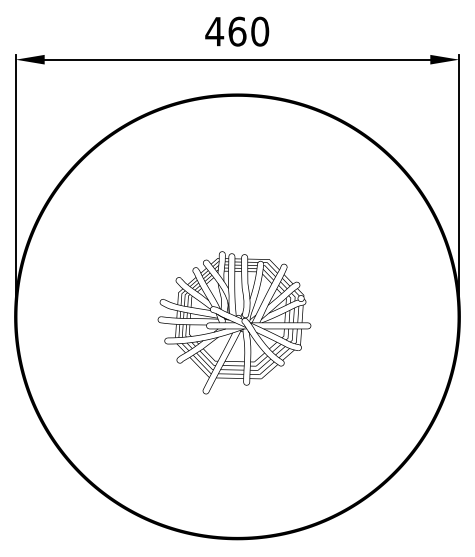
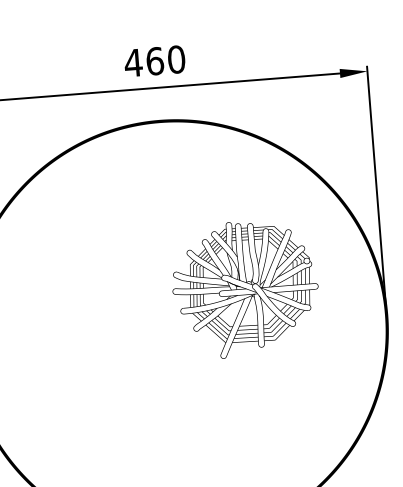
part: (234, 322) -> (245, 288), moved

